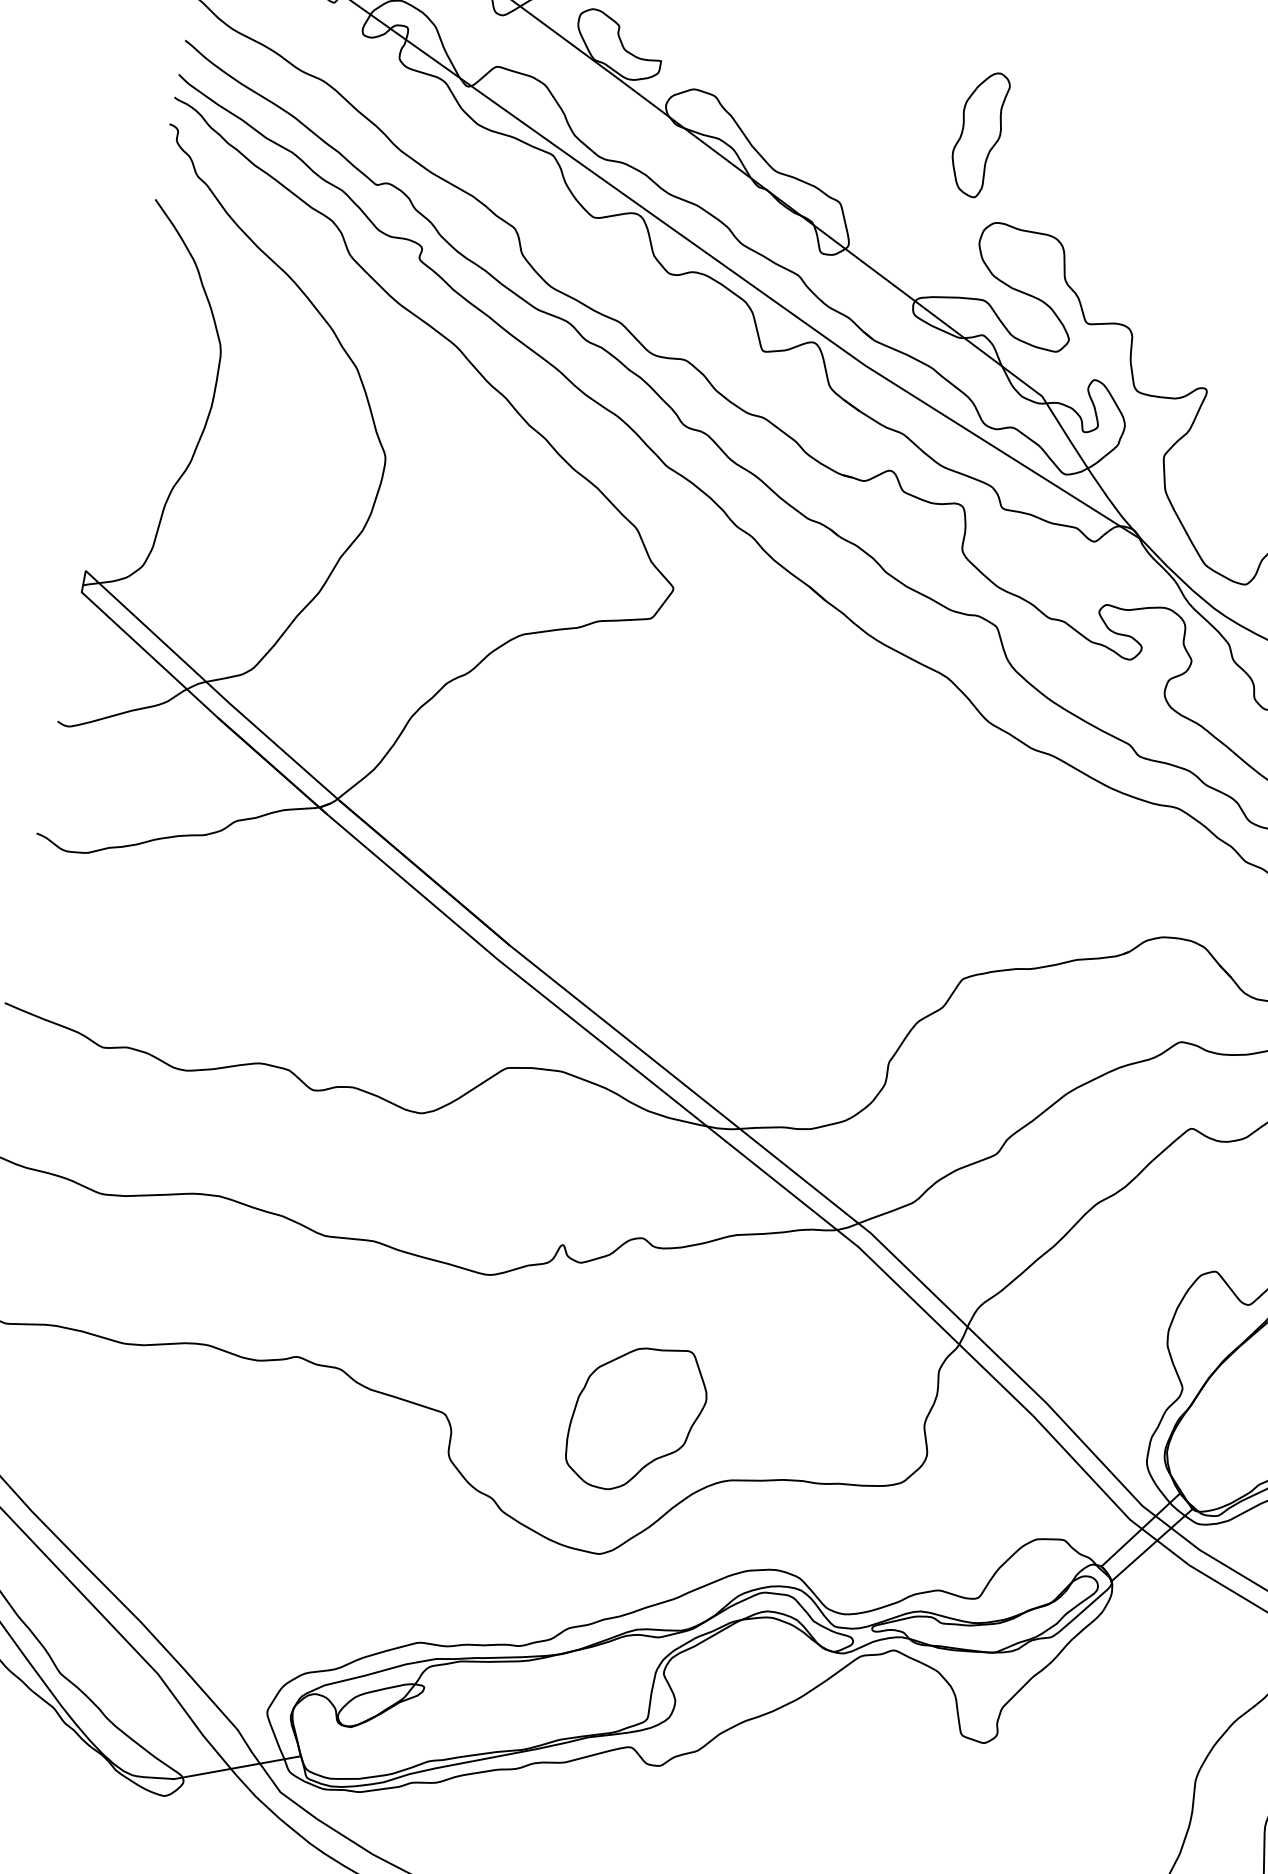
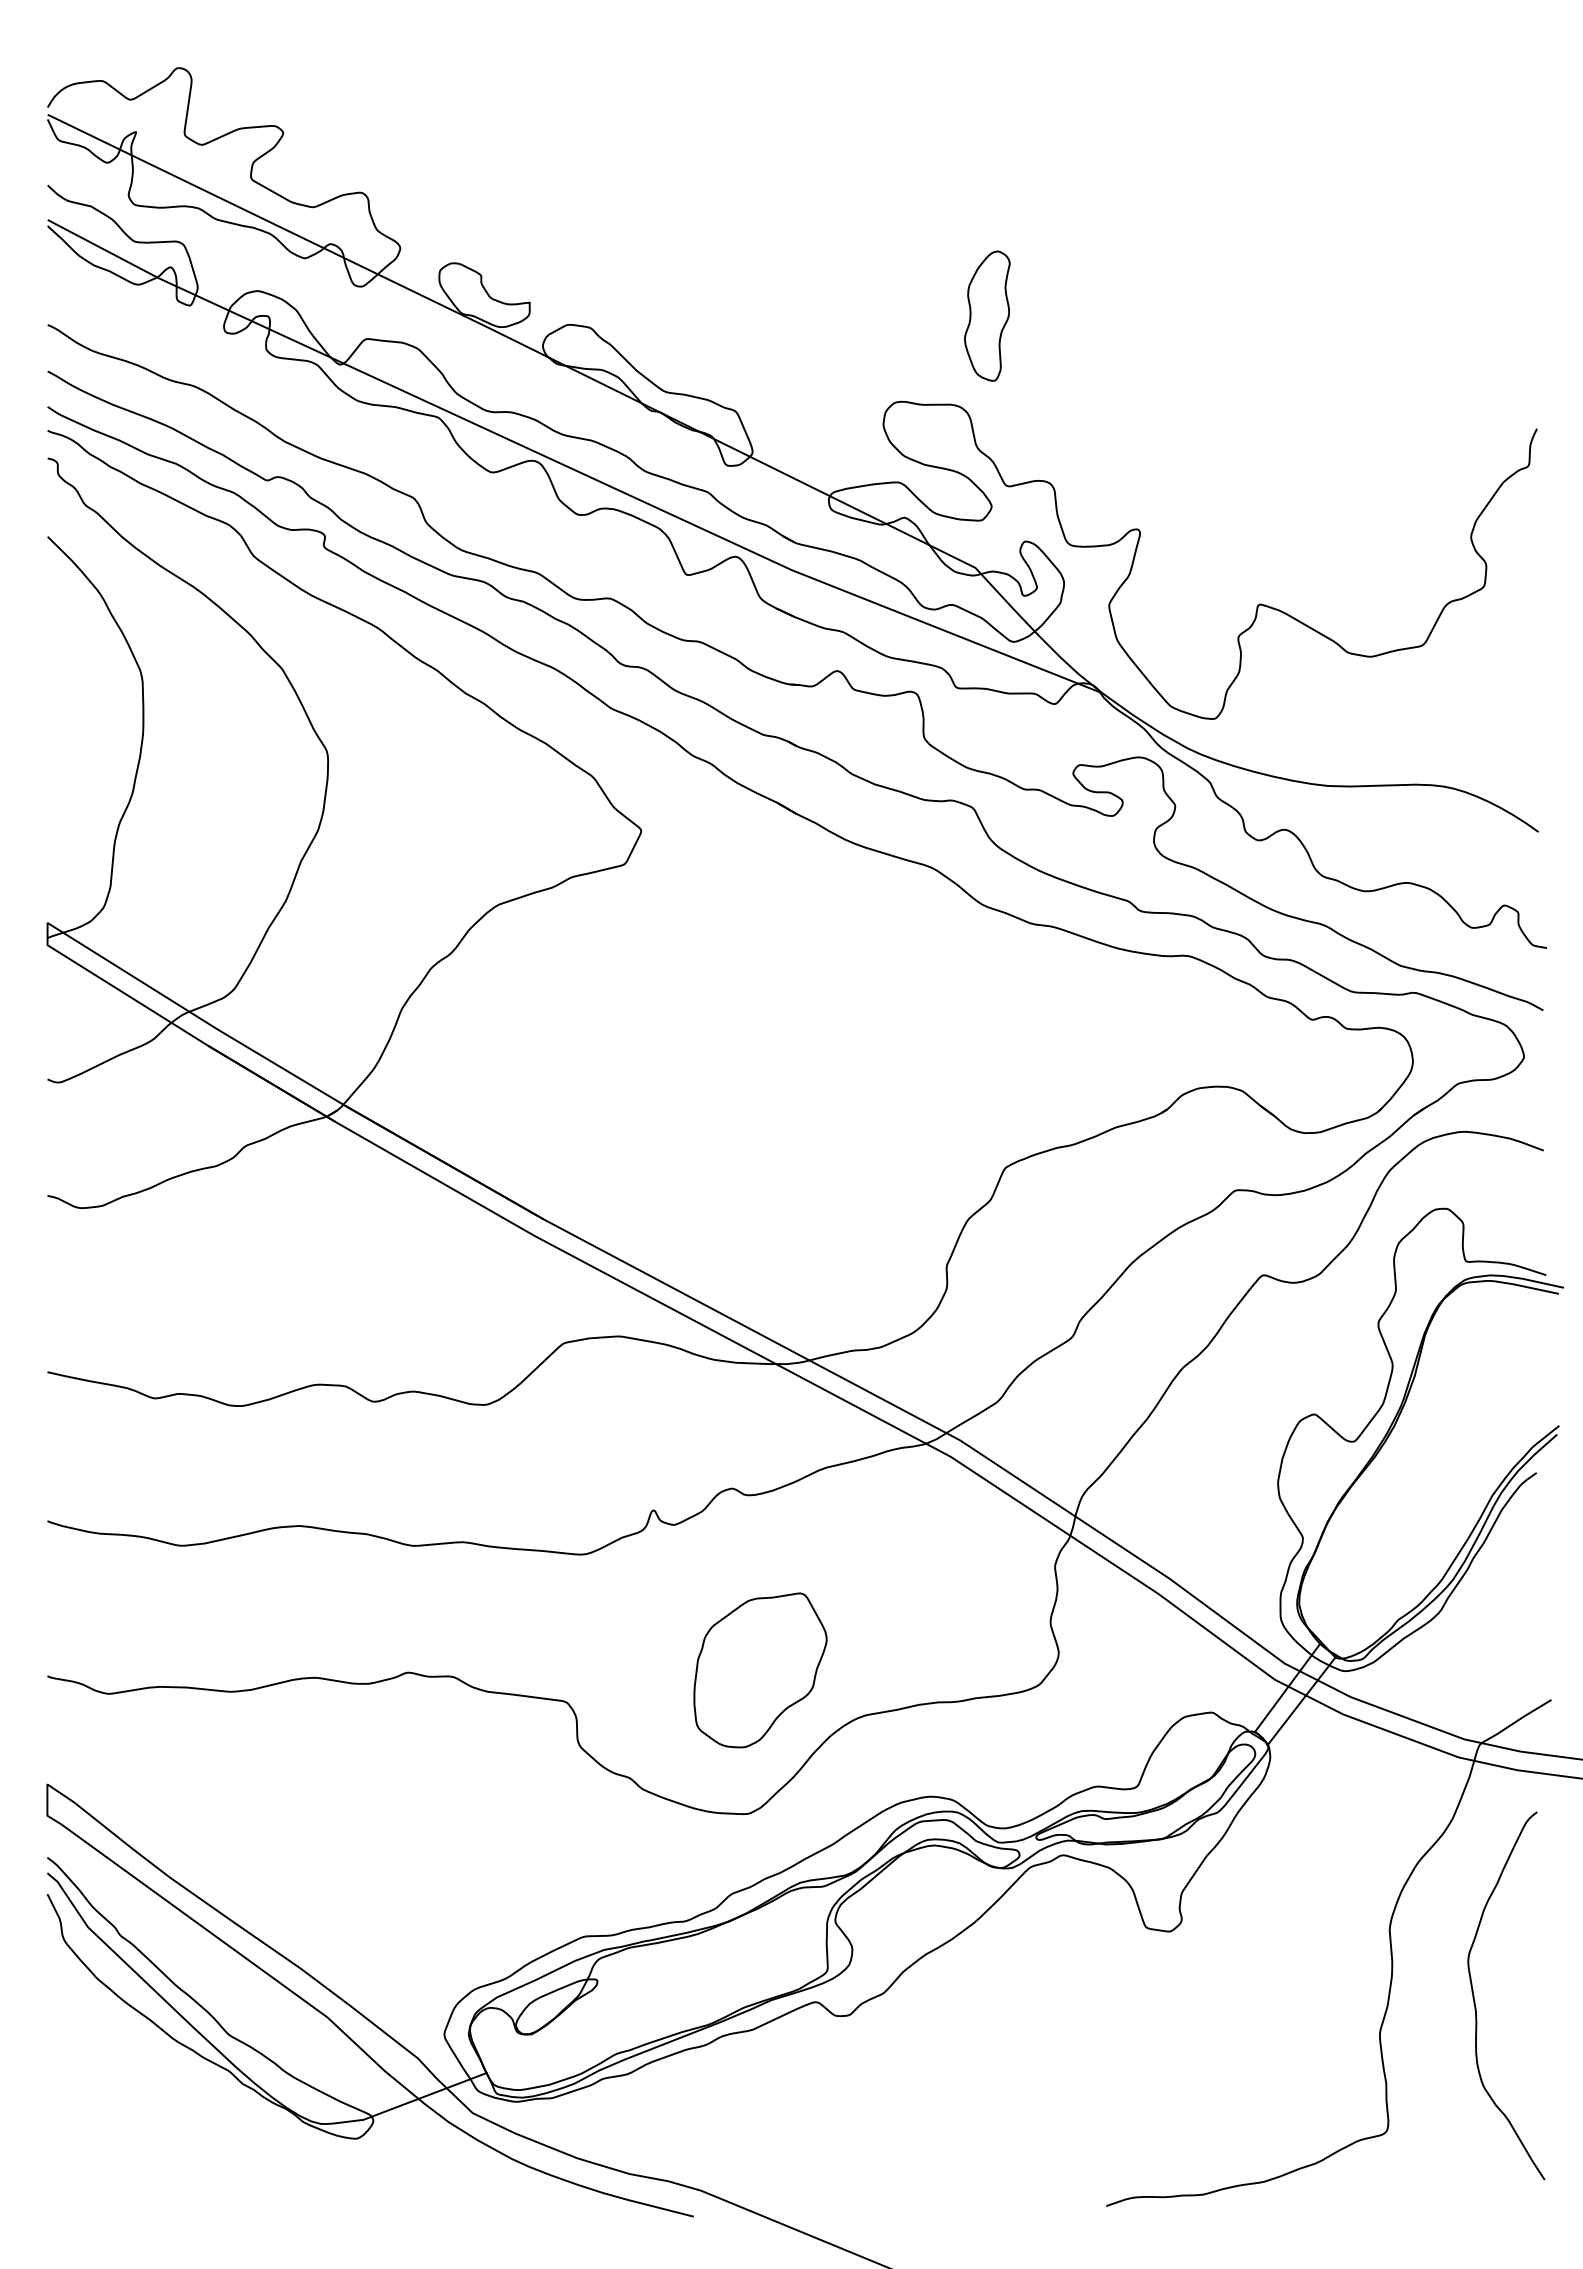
part: (979, 133) -> (987, 315), moved

